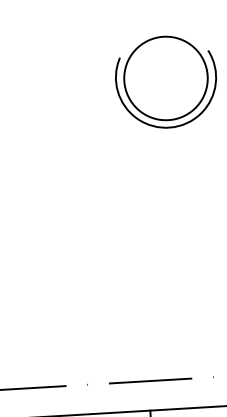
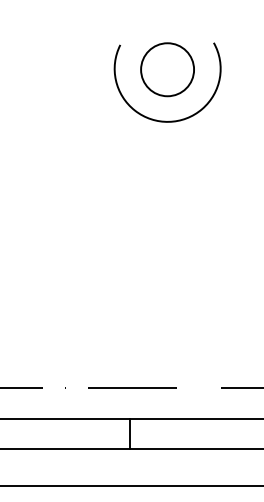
circle: (165, 78) -> (167, 69), size x0.6

